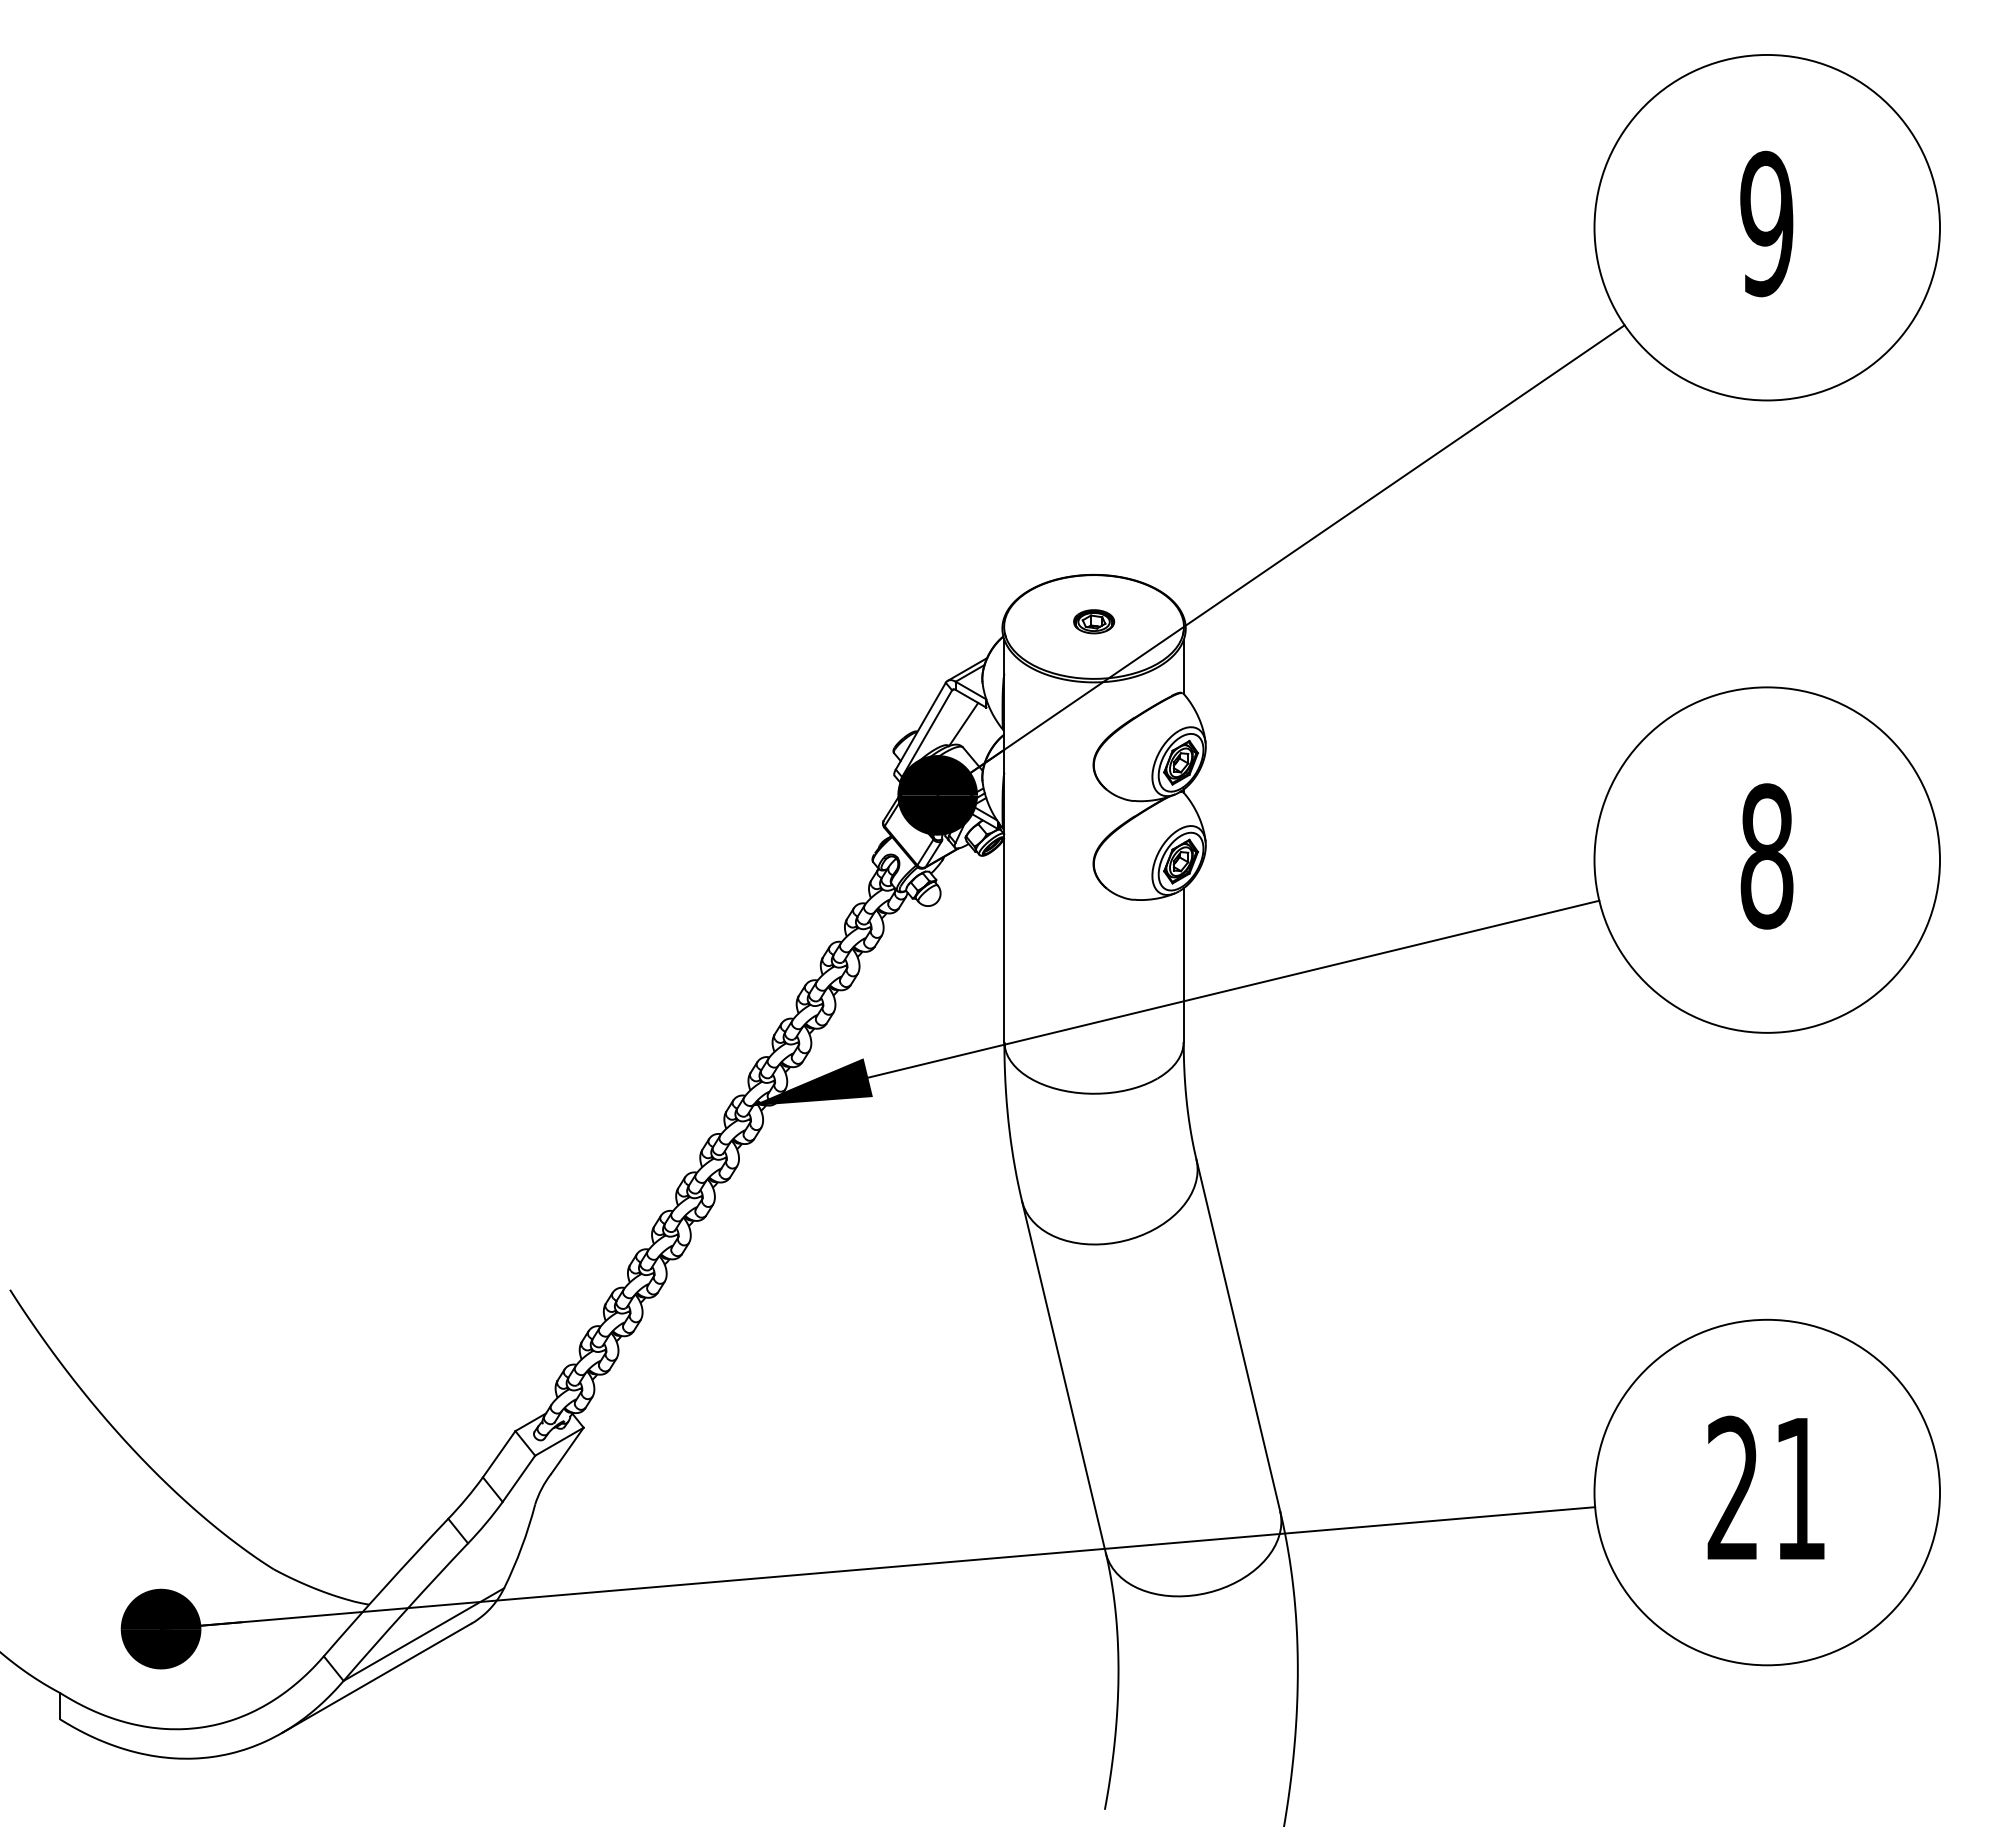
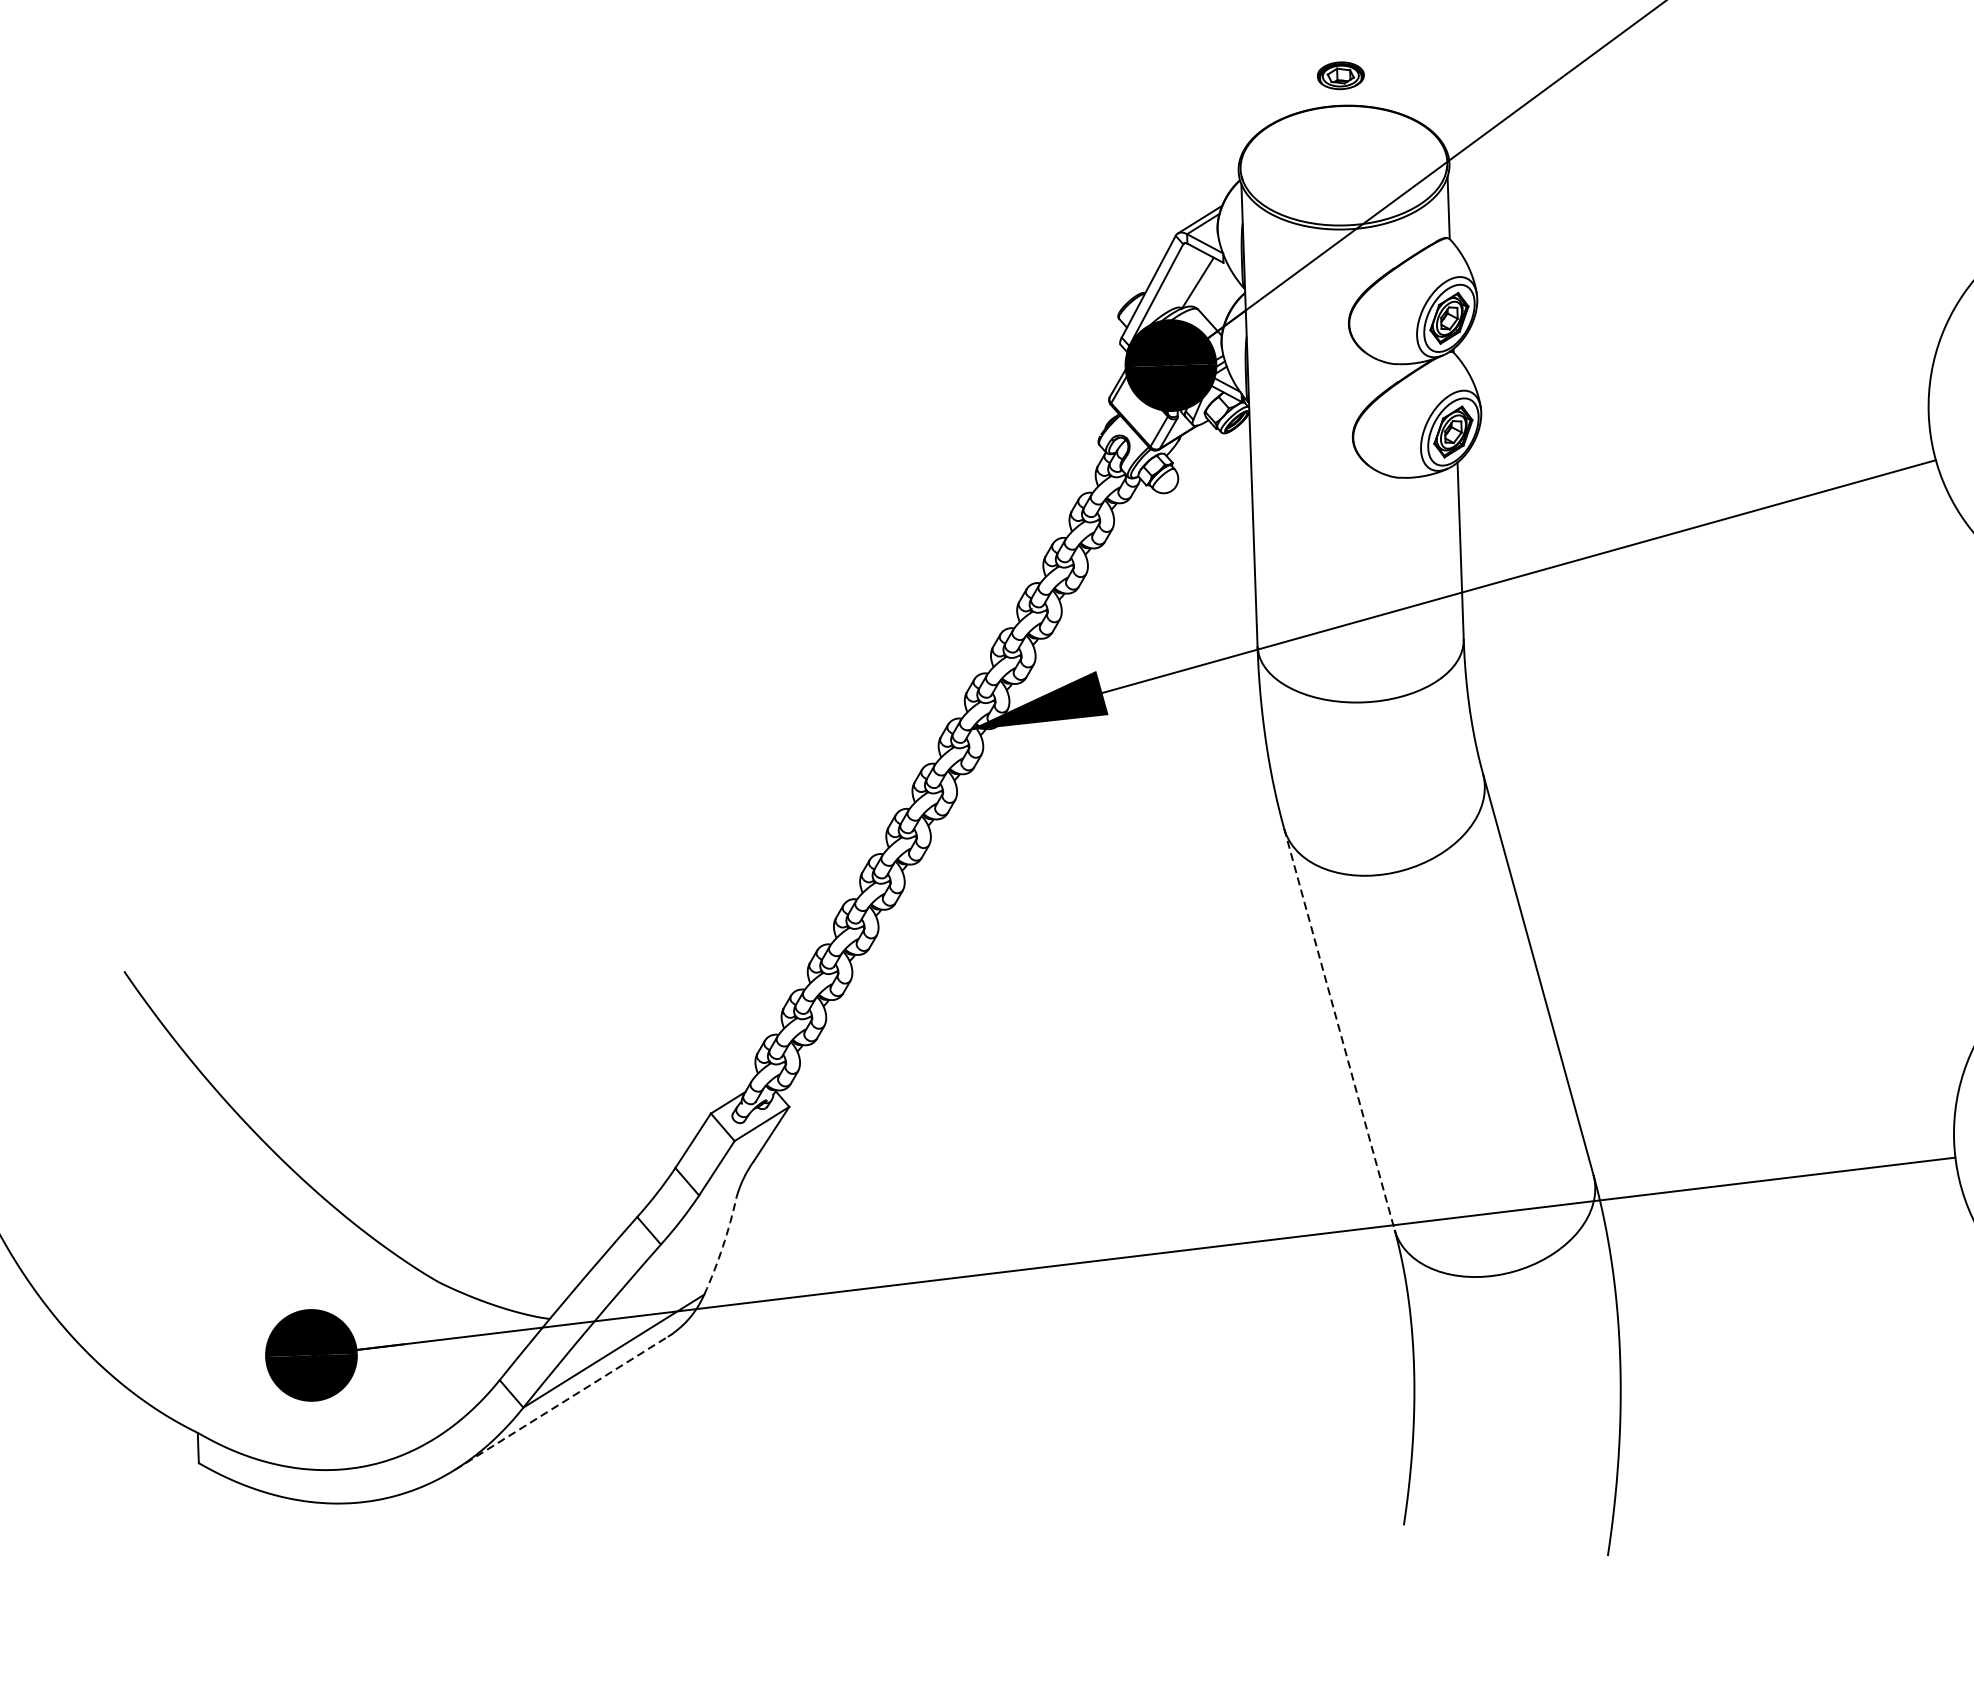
part: (1094, 621) -> (1341, 75), moved
line: (1063, 1377) -> (1338, 1029), solid -> dashed
arc: (521, 1547) -> (722, 1247), solid -> dashed
line: (377, 1678) -> (562, 1403), solid -> dashed

